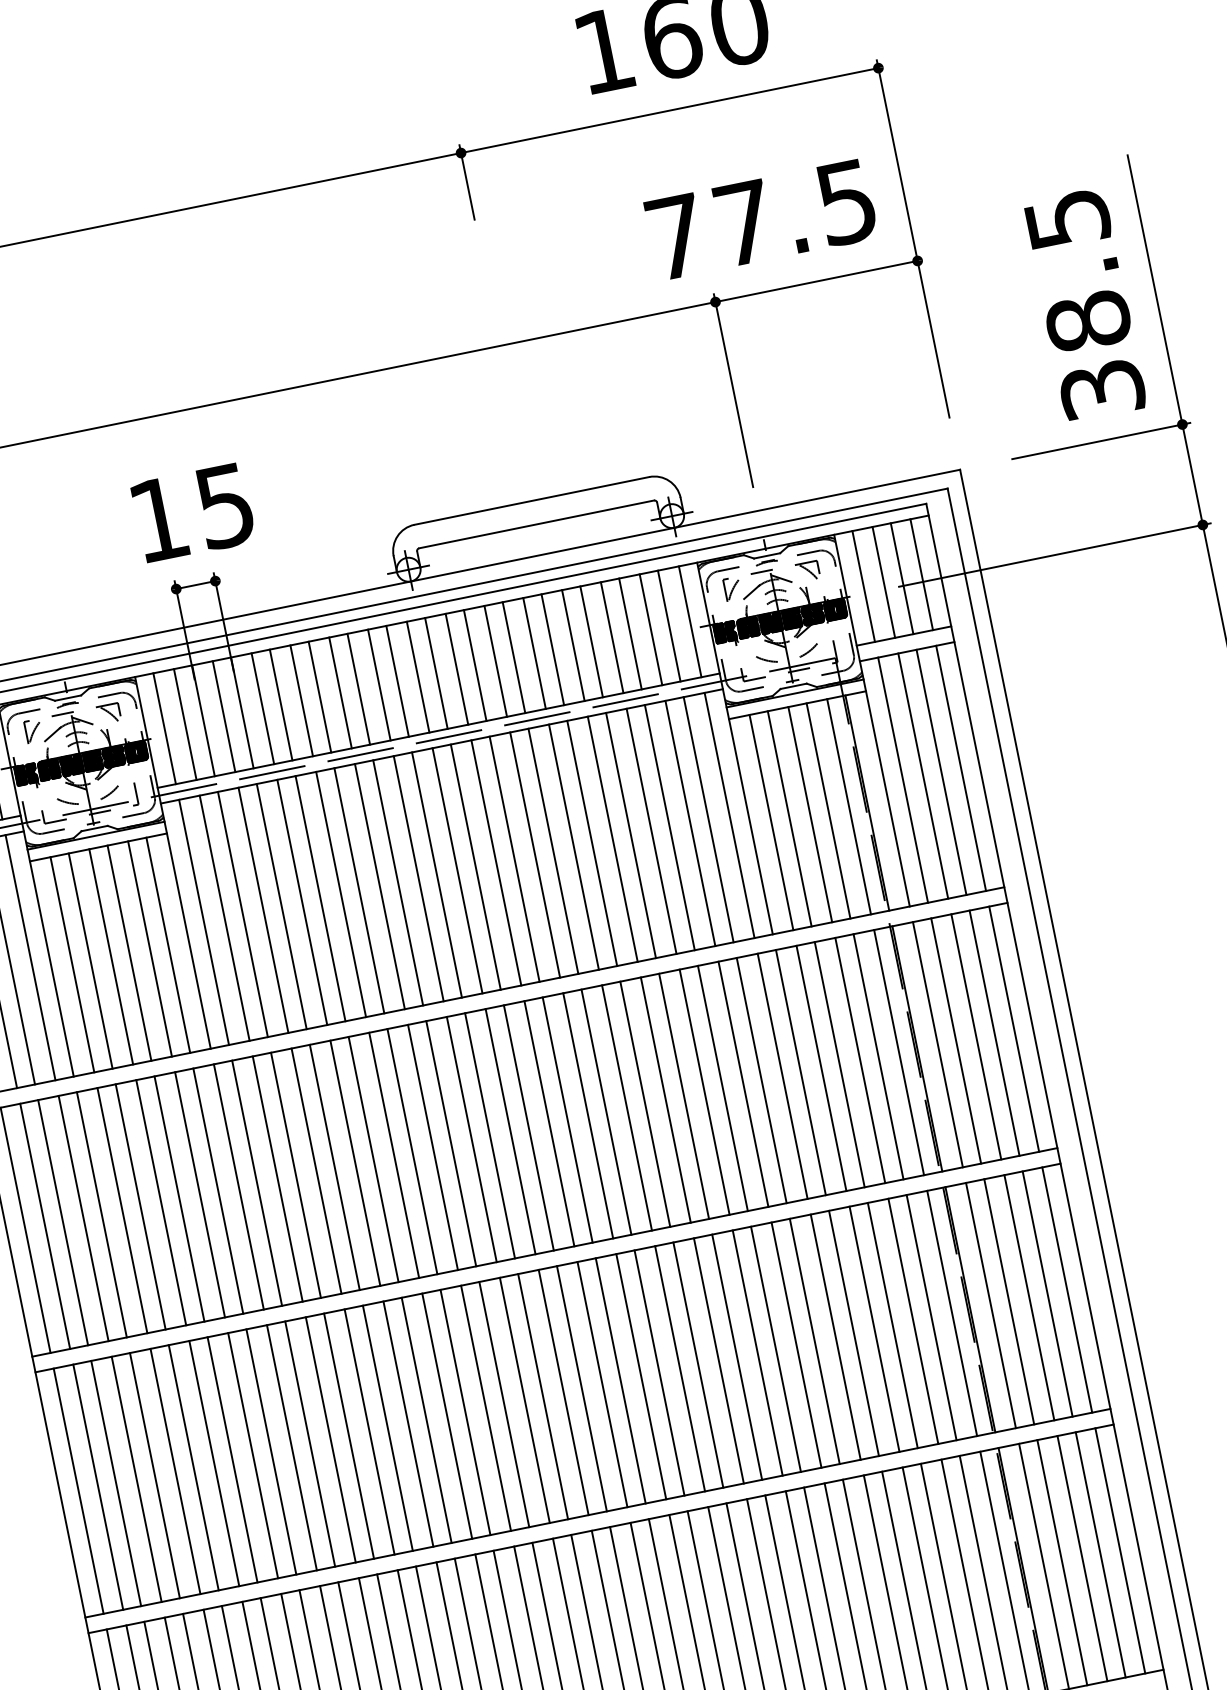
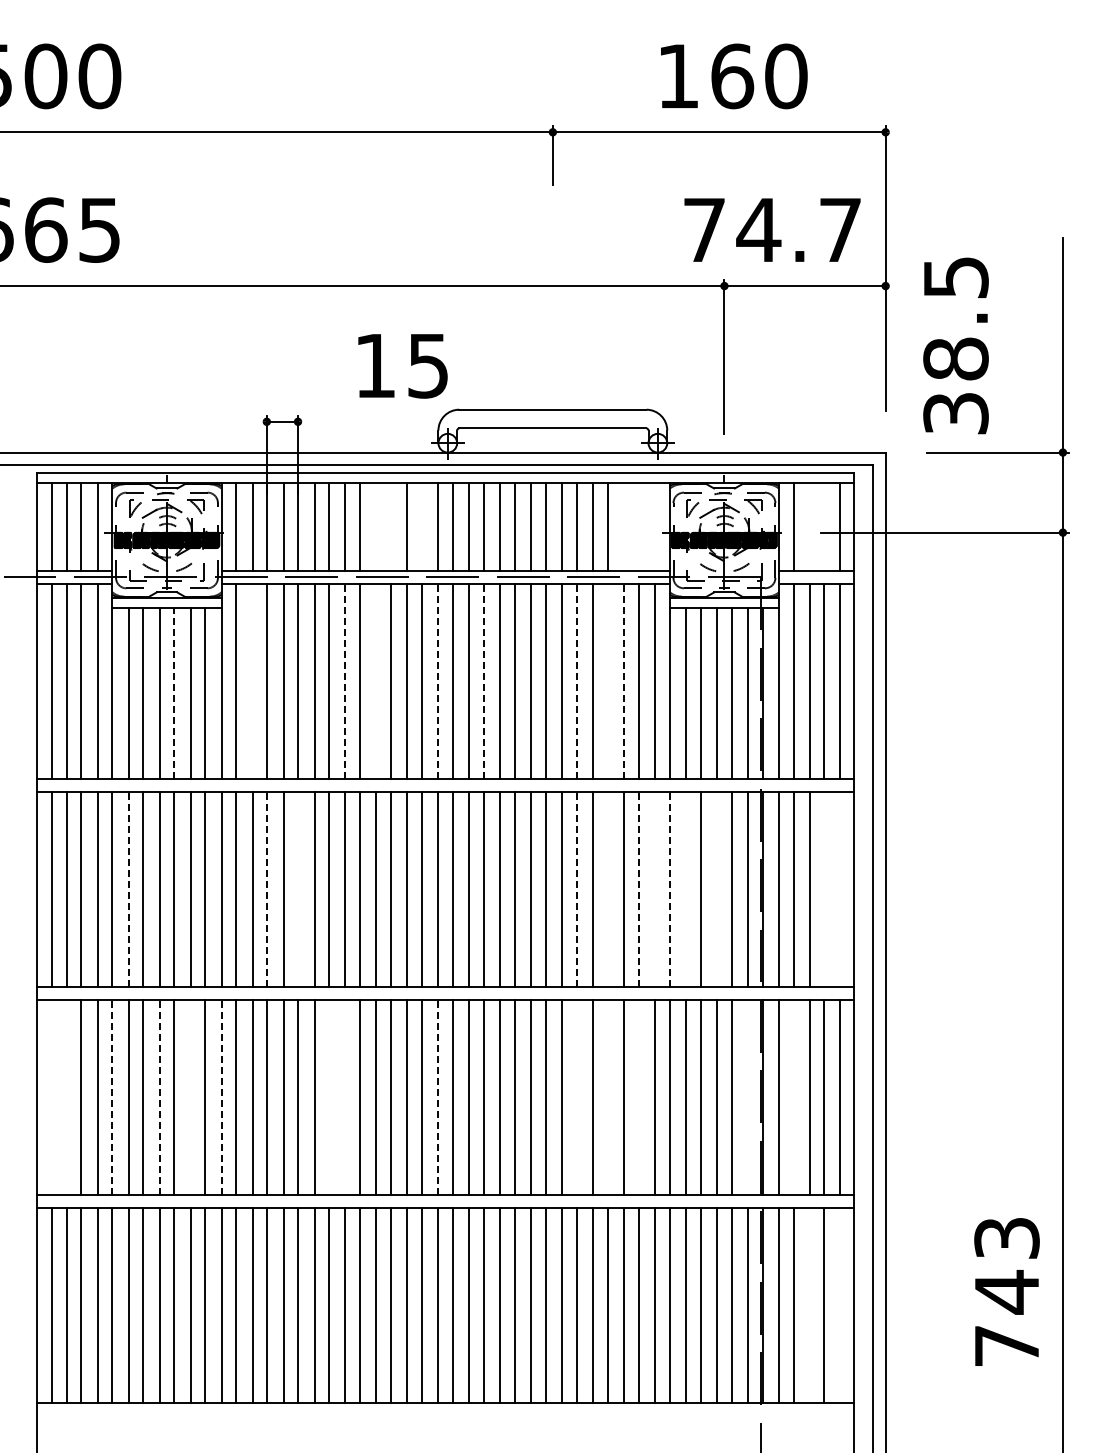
text: (794, 213) -> (798, 230), 77.5 -> 74.7
text: (1084, 304) -> (955, 345), moved
text: (193, 513) -> (402, 366), moved
line: (902, 578) -> (824, 526), removed
line: (883, 581) -> (809, 526), removed
line: (690, 621) -> (655, 526), removed
line: (669, 625) -> (638, 526), removed
line: (651, 629) -> (624, 526), removed
line: (396, 680) -> (421, 526), removed
line: (358, 688) -> (390, 526), removed
line: (340, 692) -> (376, 526), removed
line: (691, 823) -> (624, 681), solid -> dashed
line: (669, 827) -> (607, 681), removed
line: (630, 835) -> (576, 681), solid -> dashed
line: (514, 859) -> (483, 681), solid -> dashed
line: (457, 870) -> (438, 681), solid -> dashed
line: (380, 886) -> (376, 681), removed
line: (341, 894) -> (345, 681), solid -> dashed
line: (224, 918) -> (252, 681), removed
line: (129, 953) -> (174, 693), solid -> dashed
line: (1013, 1029) -> (839, 889), removed
line: (994, 1033) -> (824, 889), removed
line: (860, 1060) -> (717, 889), removed
line: (821, 1068) -> (686, 889), removed
line: (800, 1072) -> (669, 889), solid -> dashed
line: (782, 1076) -> (655, 889), removed
line: (761, 1080) -> (638, 889), solid -> dashed
line: (722, 1088) -> (607, 889), removed
line: (683, 1096) -> (576, 889), solid -> dashed
line: (335, 1167) -> (298, 889), removed
line: (296, 1175) -> (267, 889), solid -> dashed
line: (122, 1210) -> (128, 889), solid -> dashed
line: (1009, 1302) -> (793, 1097), removed
line: (952, 1313) -> (748, 1097), removed
line: (814, 1341) -> (638, 1097), removed
line: (775, 1349) -> (607, 1097), removed
line: (736, 1357) -> (576, 1097), removed
line: (563, 1392) -> (438, 1097), solid -> dashed
line: (447, 1416) -> (345, 1097), removed
line: (427, 1420) -> (329, 1097), removed
line: (291, 1447) -> (221, 1097), solid -> dashed
line: (252, 1455) -> (190, 1097), removed
line: (214, 1463) -> (159, 1097), solid -> dashed
line: (155, 1475) -> (112, 1097), solid -> dashed
line: (98, 1487) -> (67, 1097), removed
line: (78, 1491) -> (51, 1097), removed
line: (1119, 1551) -> (839, 1305), removed
line: (1082, 1558) -> (809, 1305), removed

